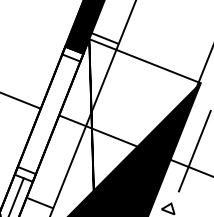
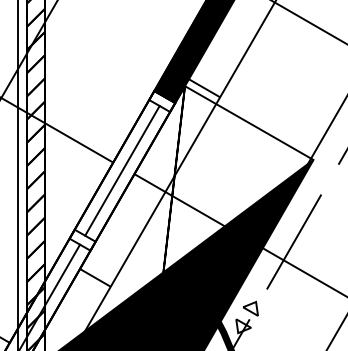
line: (49, 113) -> (122, 170), added

